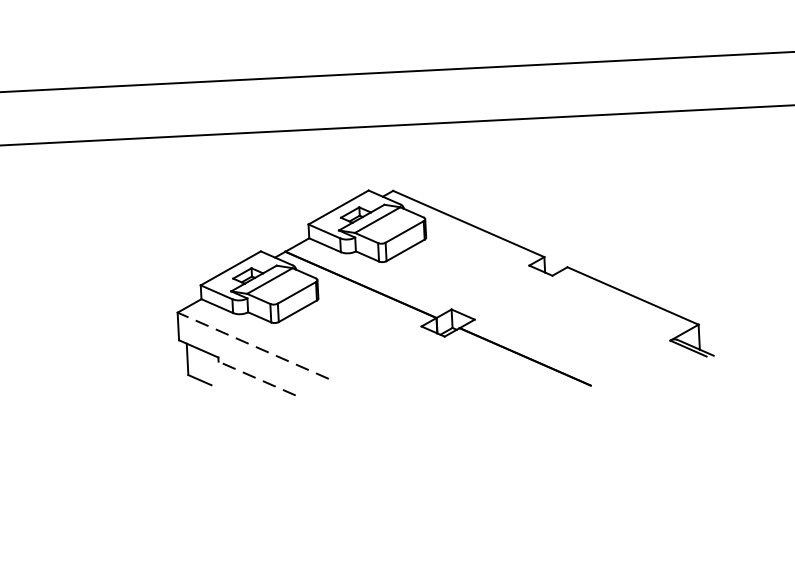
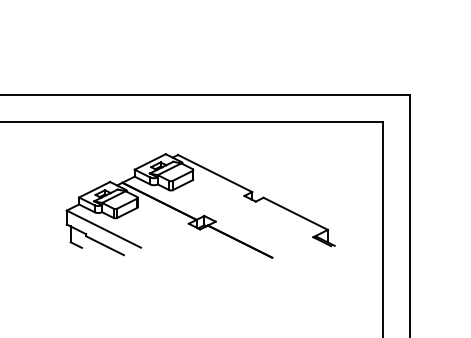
line: (252, 344) -> (103, 228), dashed -> solid
line: (256, 378) -> (104, 245), dashed -> solid

